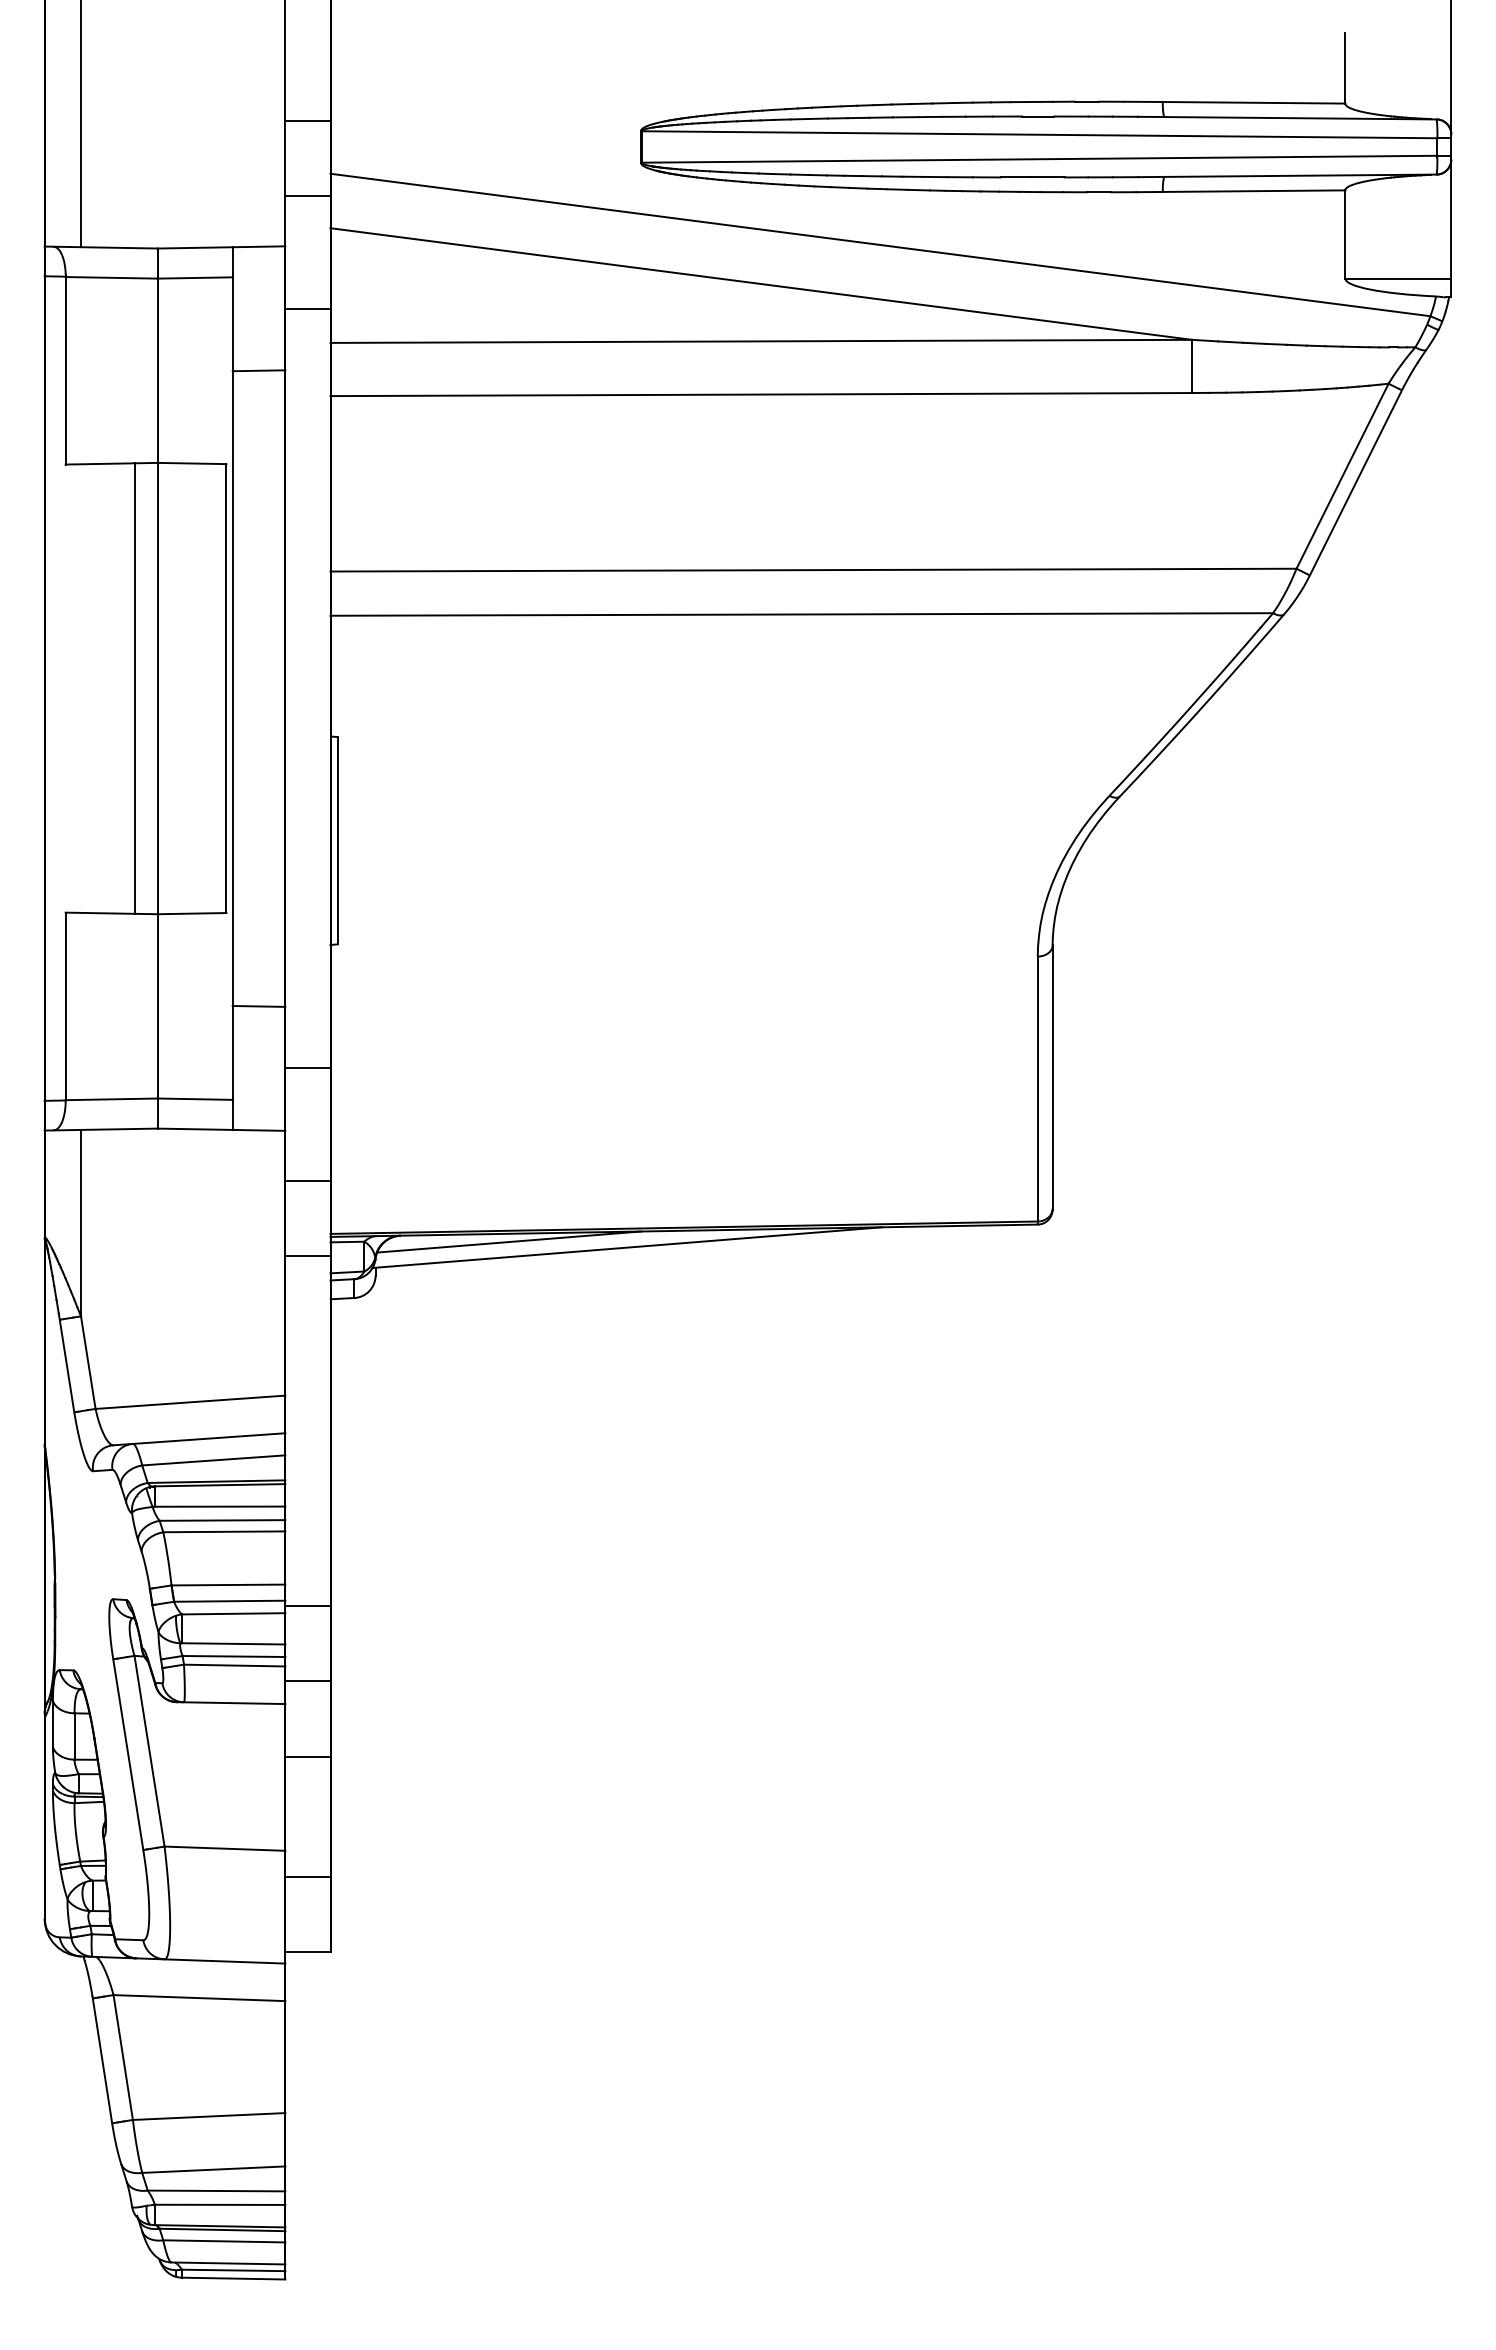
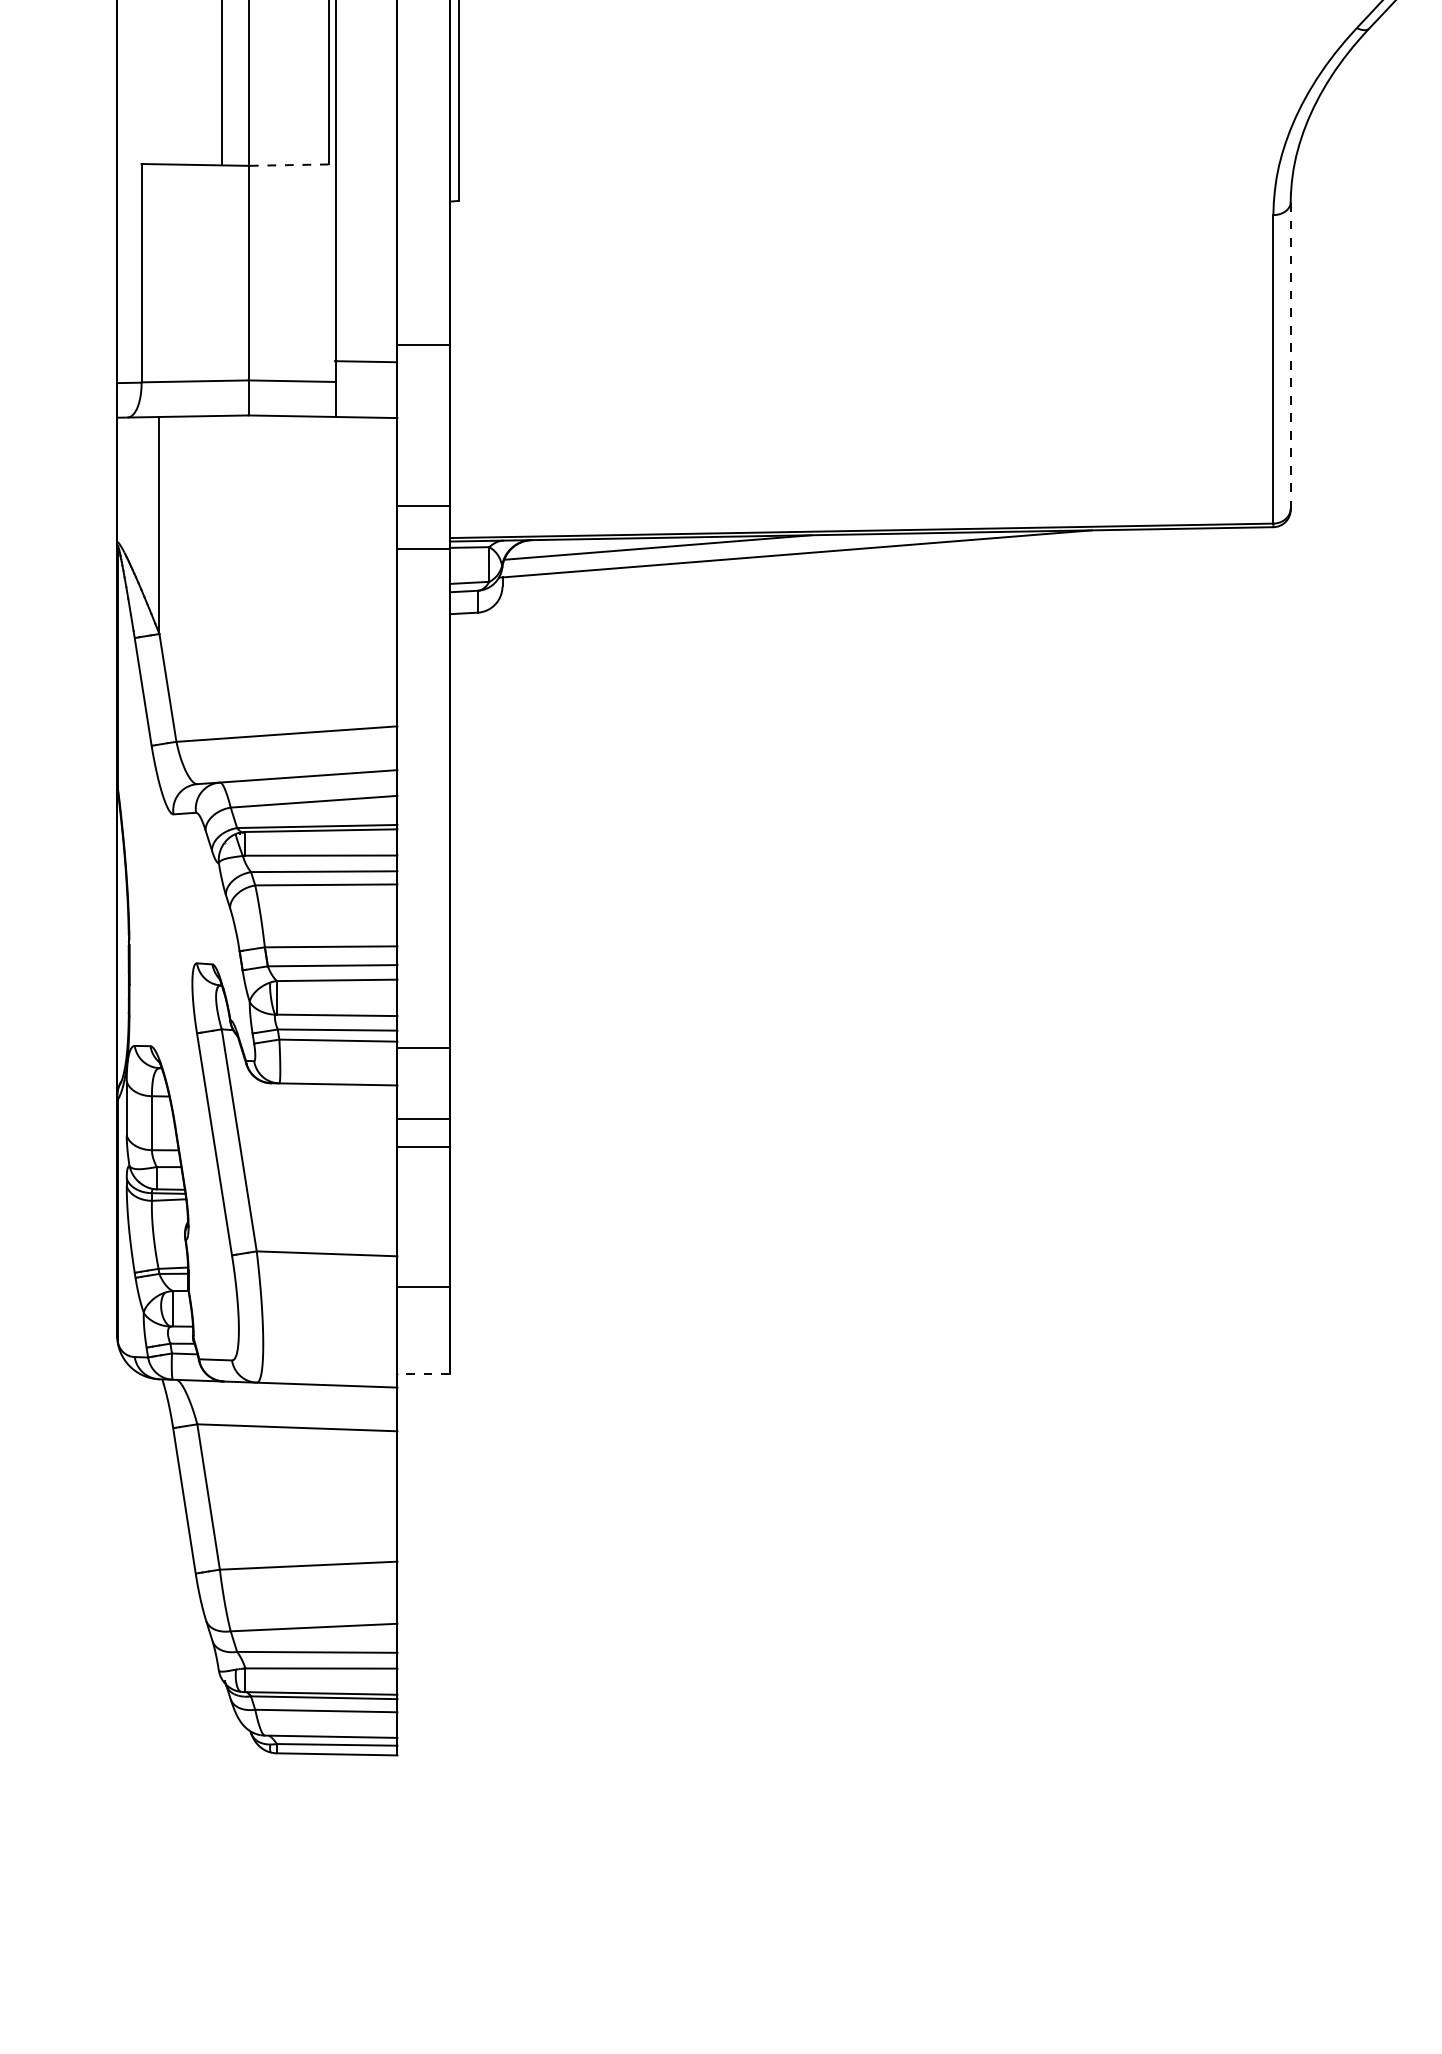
line: (191, 913) -> (288, 164), solid -> dashed
line: (258, 1006) -> (364, 361), moved
line: (1052, 1076) -> (1290, 354), solid -> dashed
line: (307, 1181) -> (423, 549), moved
line: (307, 1256) -> (423, 506), moved
line: (307, 1606) -> (423, 1048), moved
line: (307, 1681) -> (423, 1118), moved
line: (307, 1952) -> (423, 1374), solid -> dashed

